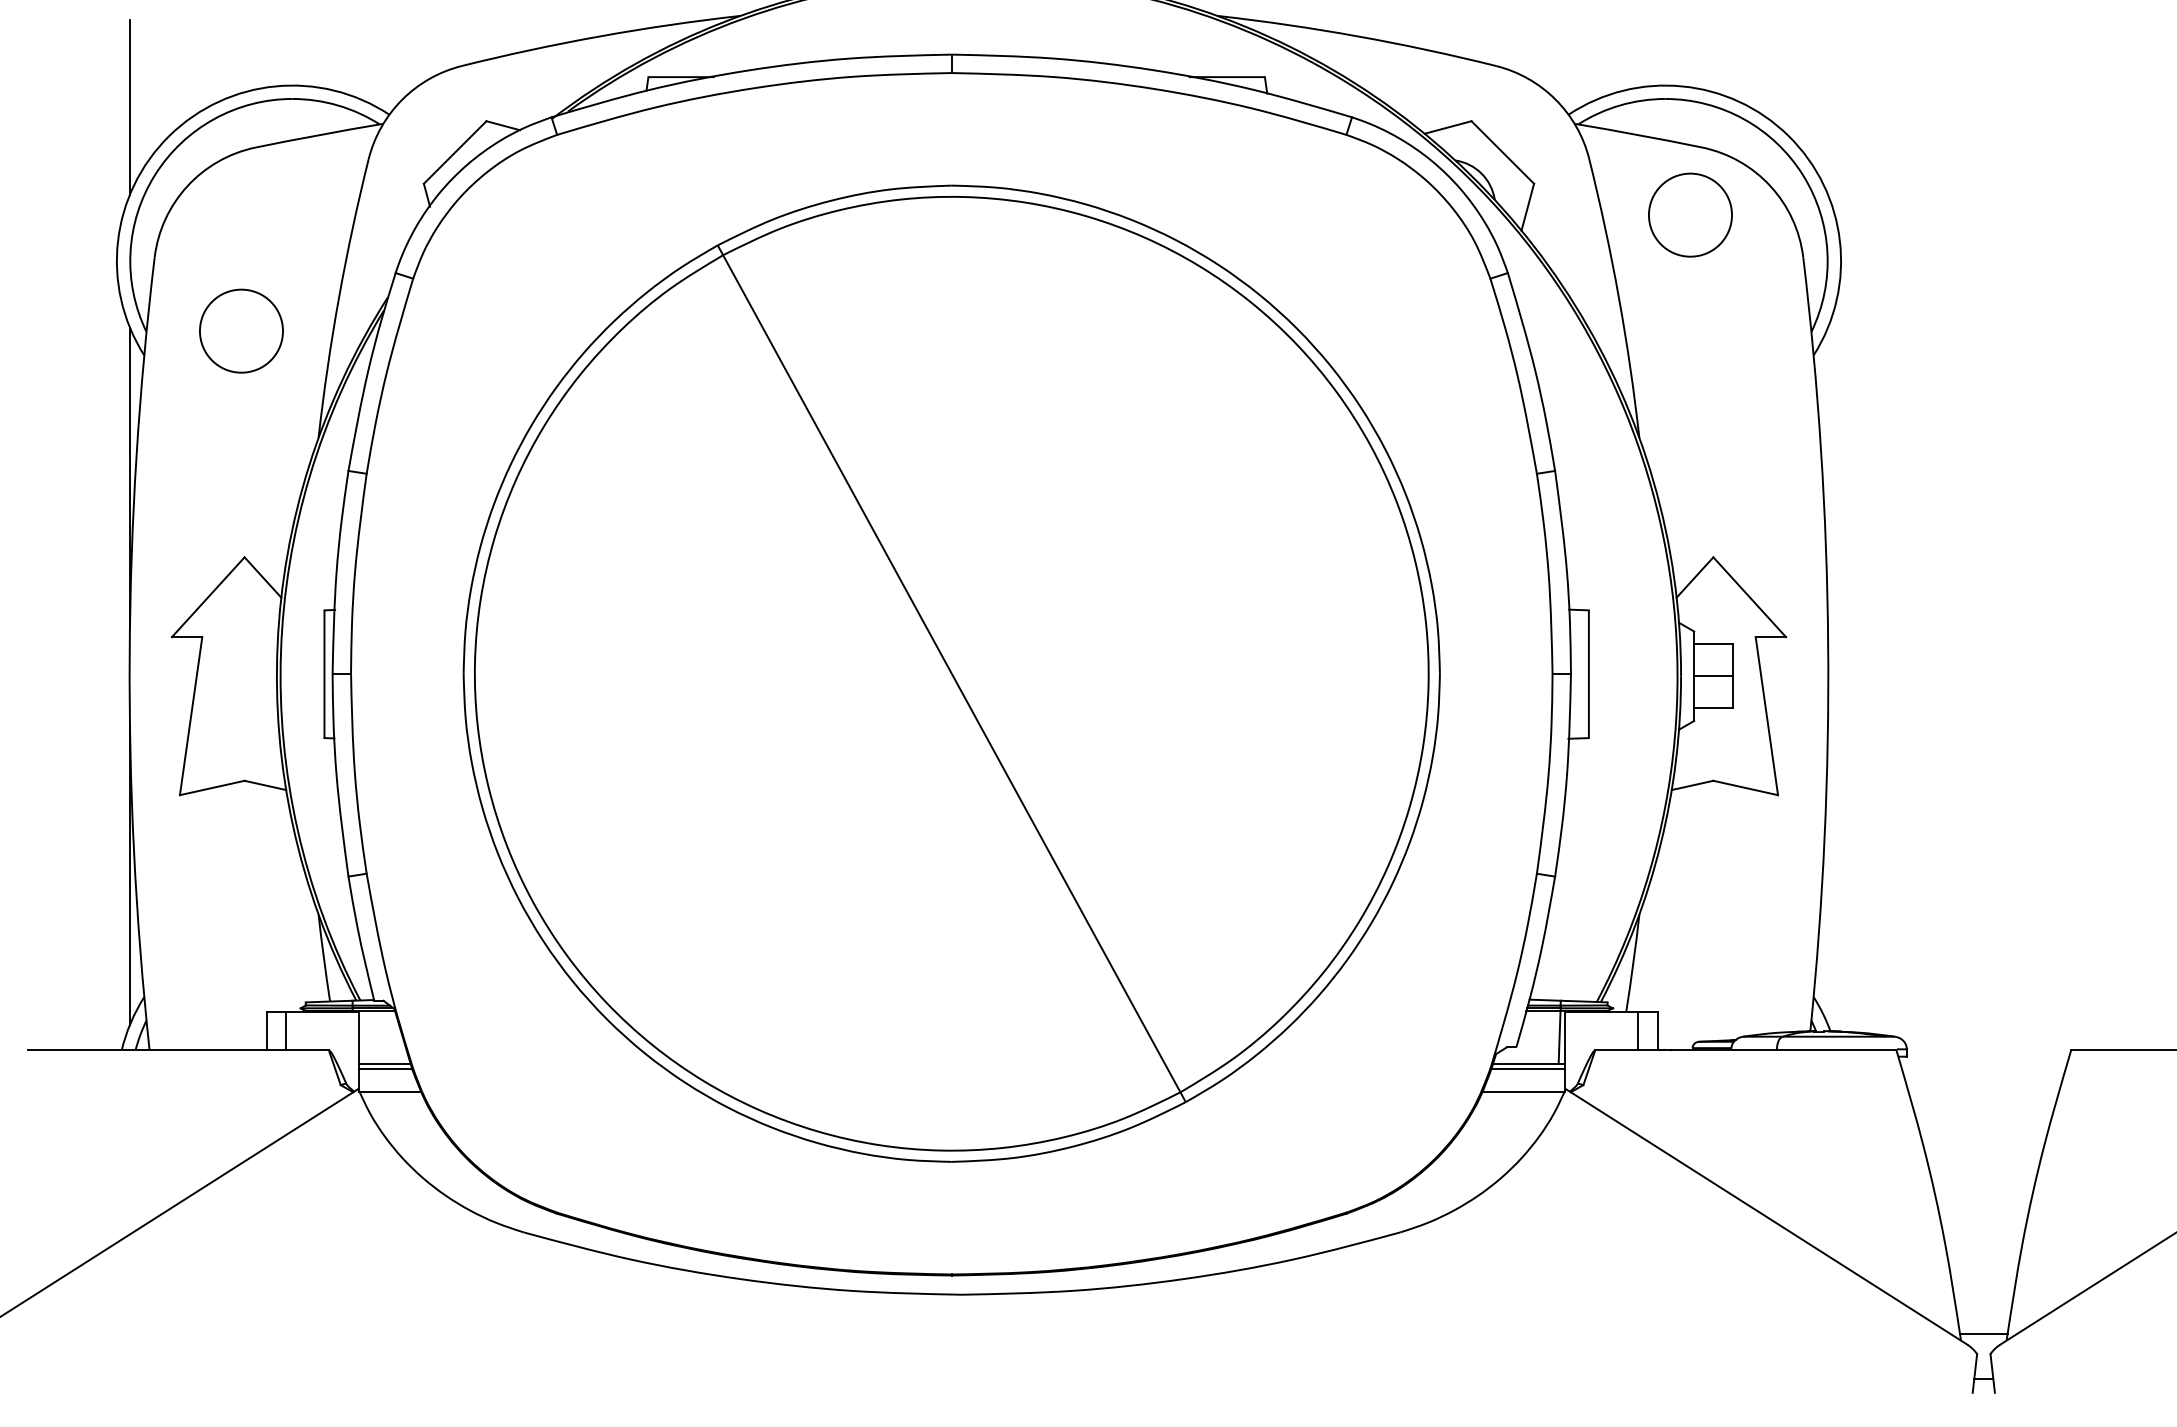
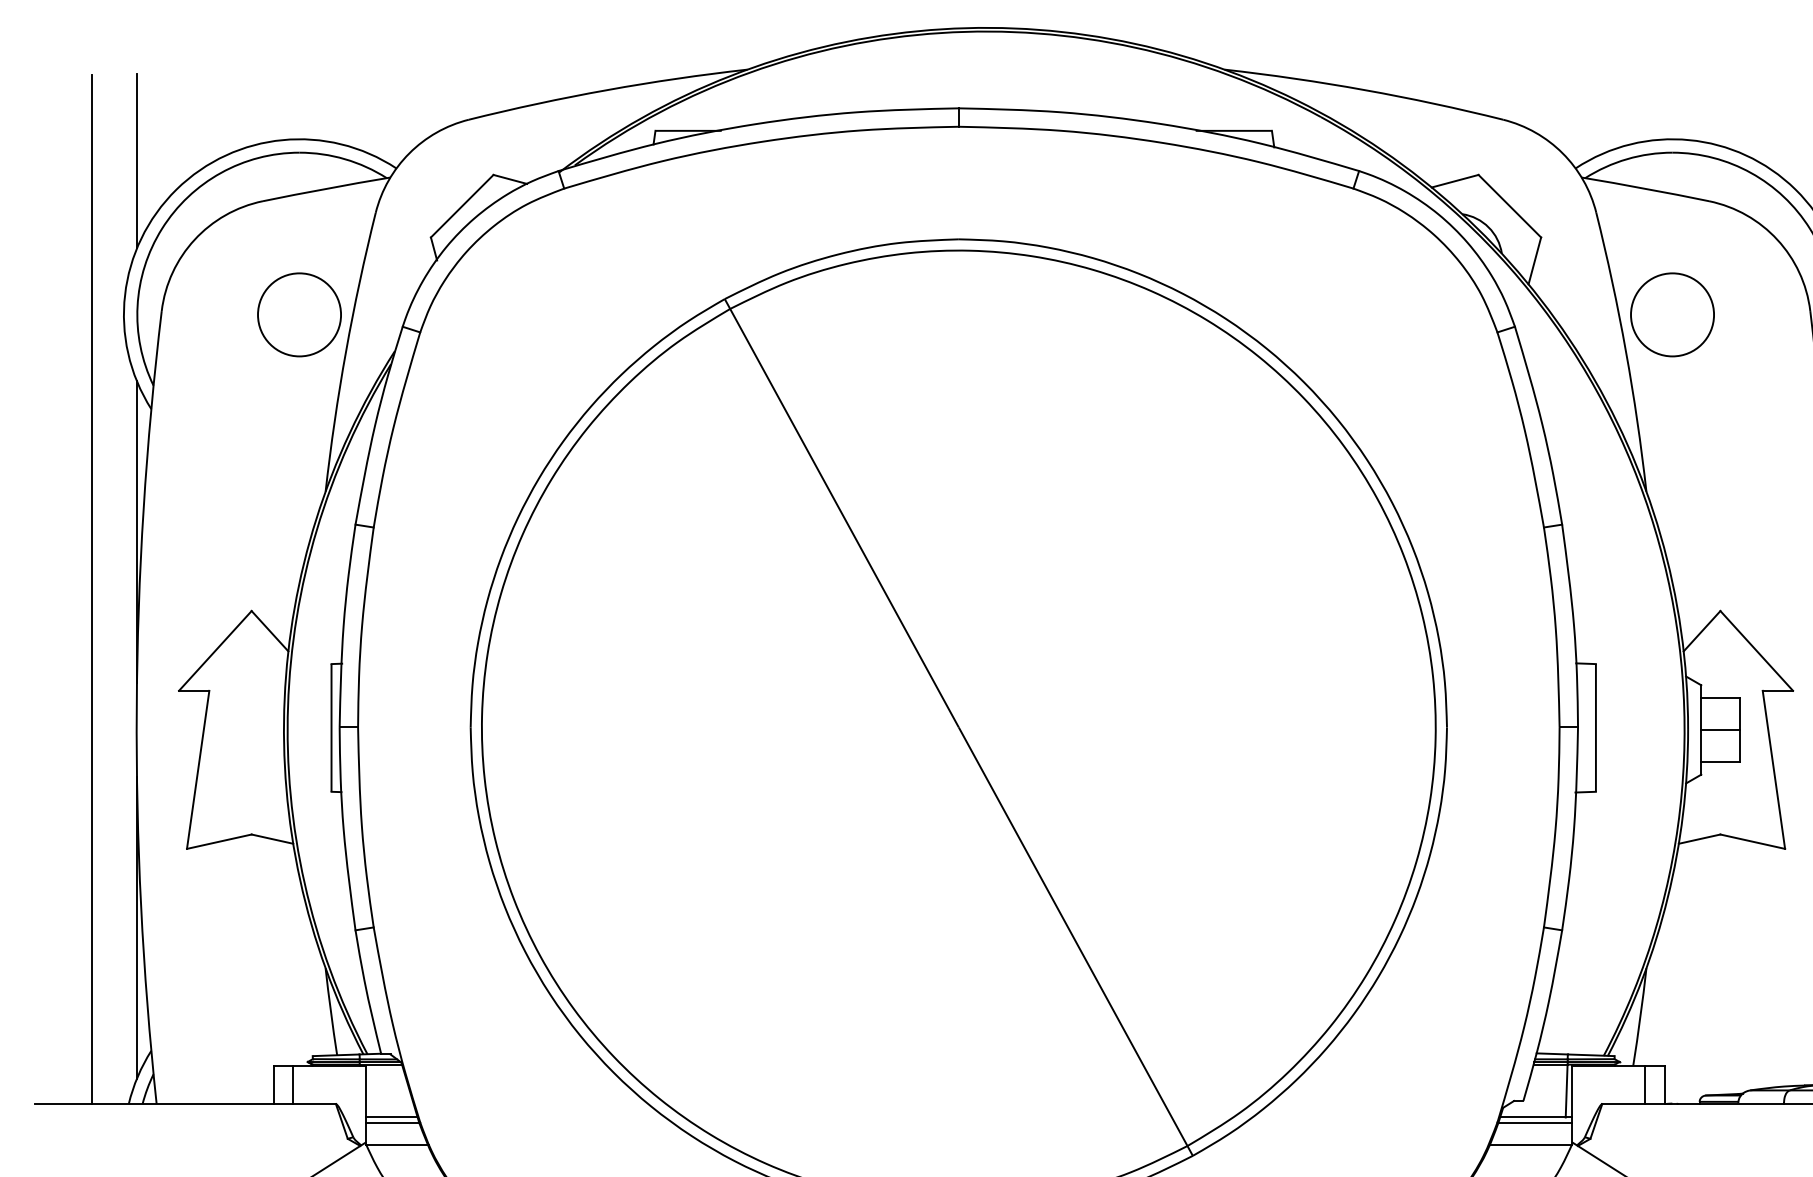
circle: (1690, 214) -> (1672, 314), moved
circle: (241, 330) -> (299, 314), moved
line: (84, 535) -> (91, 589), added

